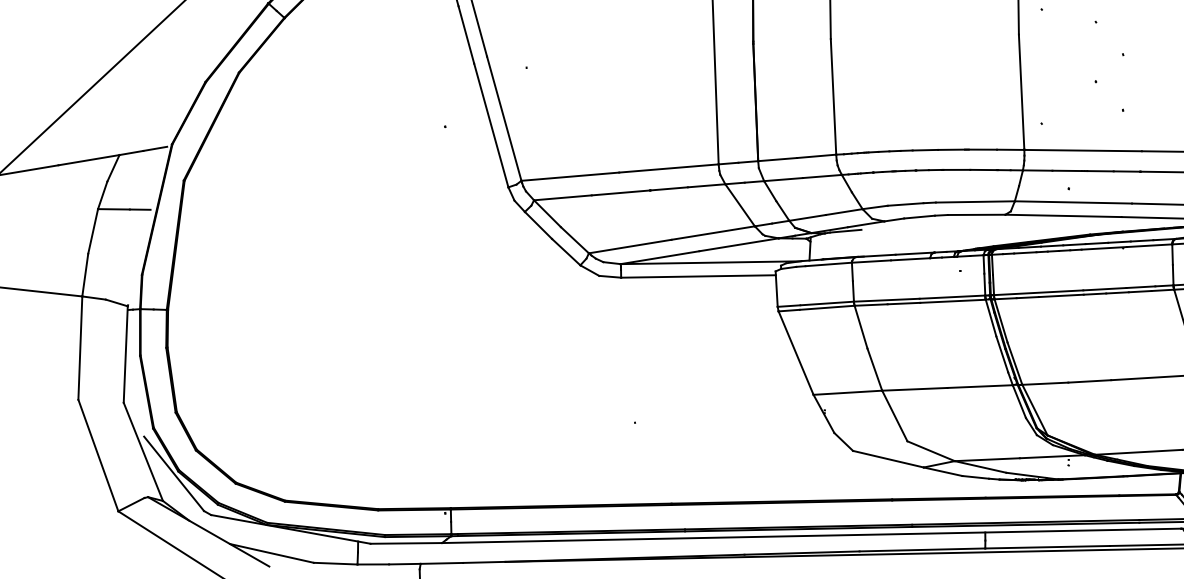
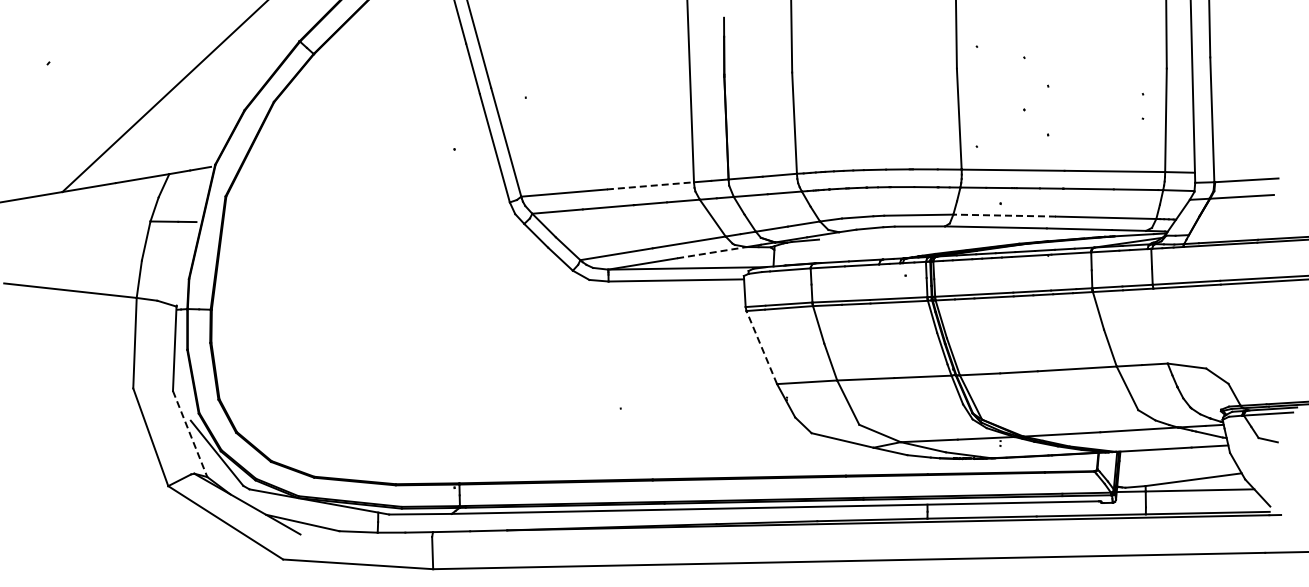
line: (669, 168) -> (650, 185), solid -> dashed
line: (1073, 202) -> (1004, 215), solid -> dashed
line: (739, 244) -> (712, 252), solid -> dashed
line: (795, 353) -> (761, 347), solid -> dashed
line: (143, 452) -> (190, 434), solid -> dashed

